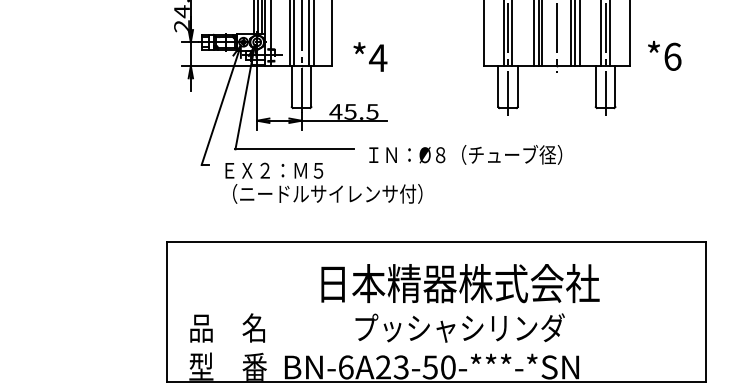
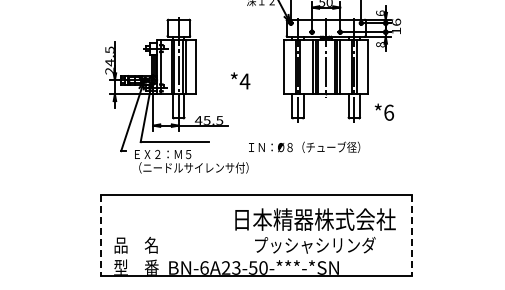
text: (663, 54) -> (383, 111), moved
text: (370, 56) -> (240, 80), moved
text: (465, 153) -> (304, 146), moved
text: (460, 302) -> (315, 230), moved
line: (165, 311) -> (100, 235), solid -> dashed
line: (706, 311) -> (412, 235), solid -> dashed

